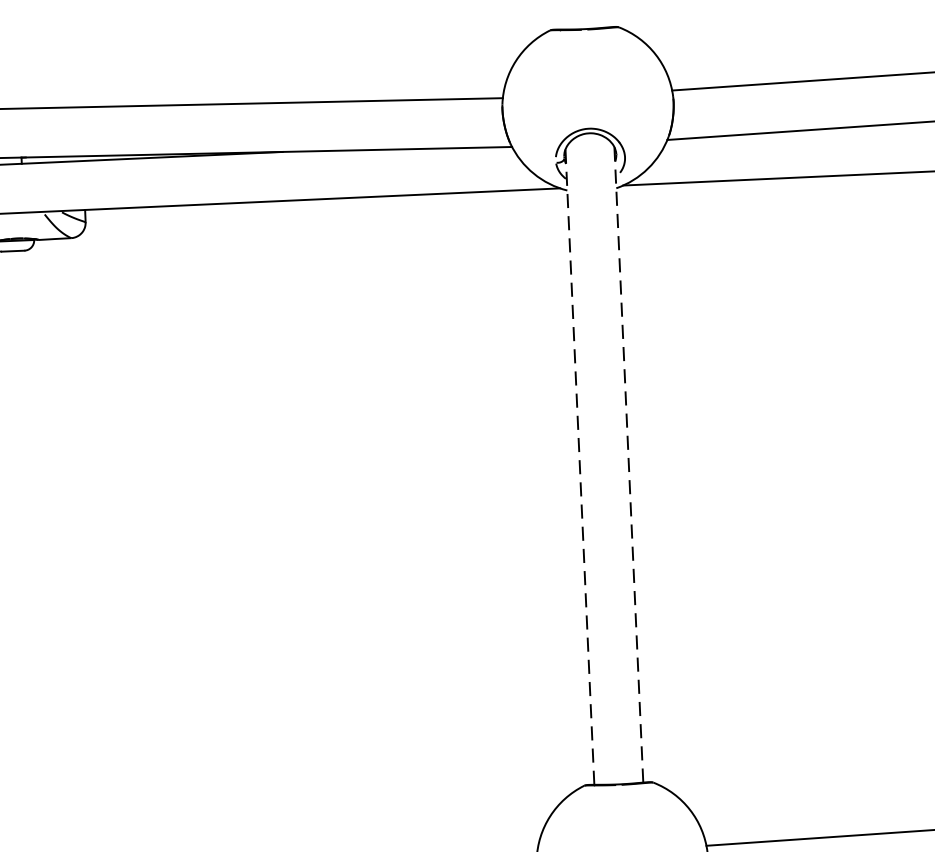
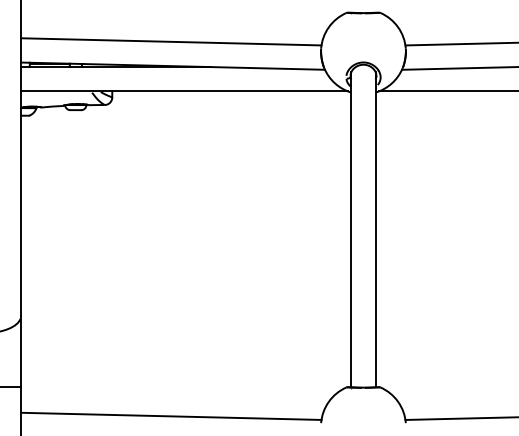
line: (628, 464) -> (375, 229), dashed -> solid
line: (580, 466) -> (351, 229), dashed -> solid

